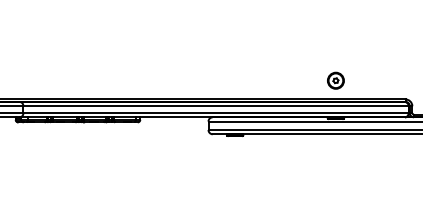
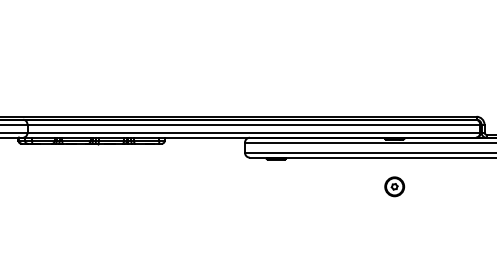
part: (335, 80) -> (394, 186), moved

